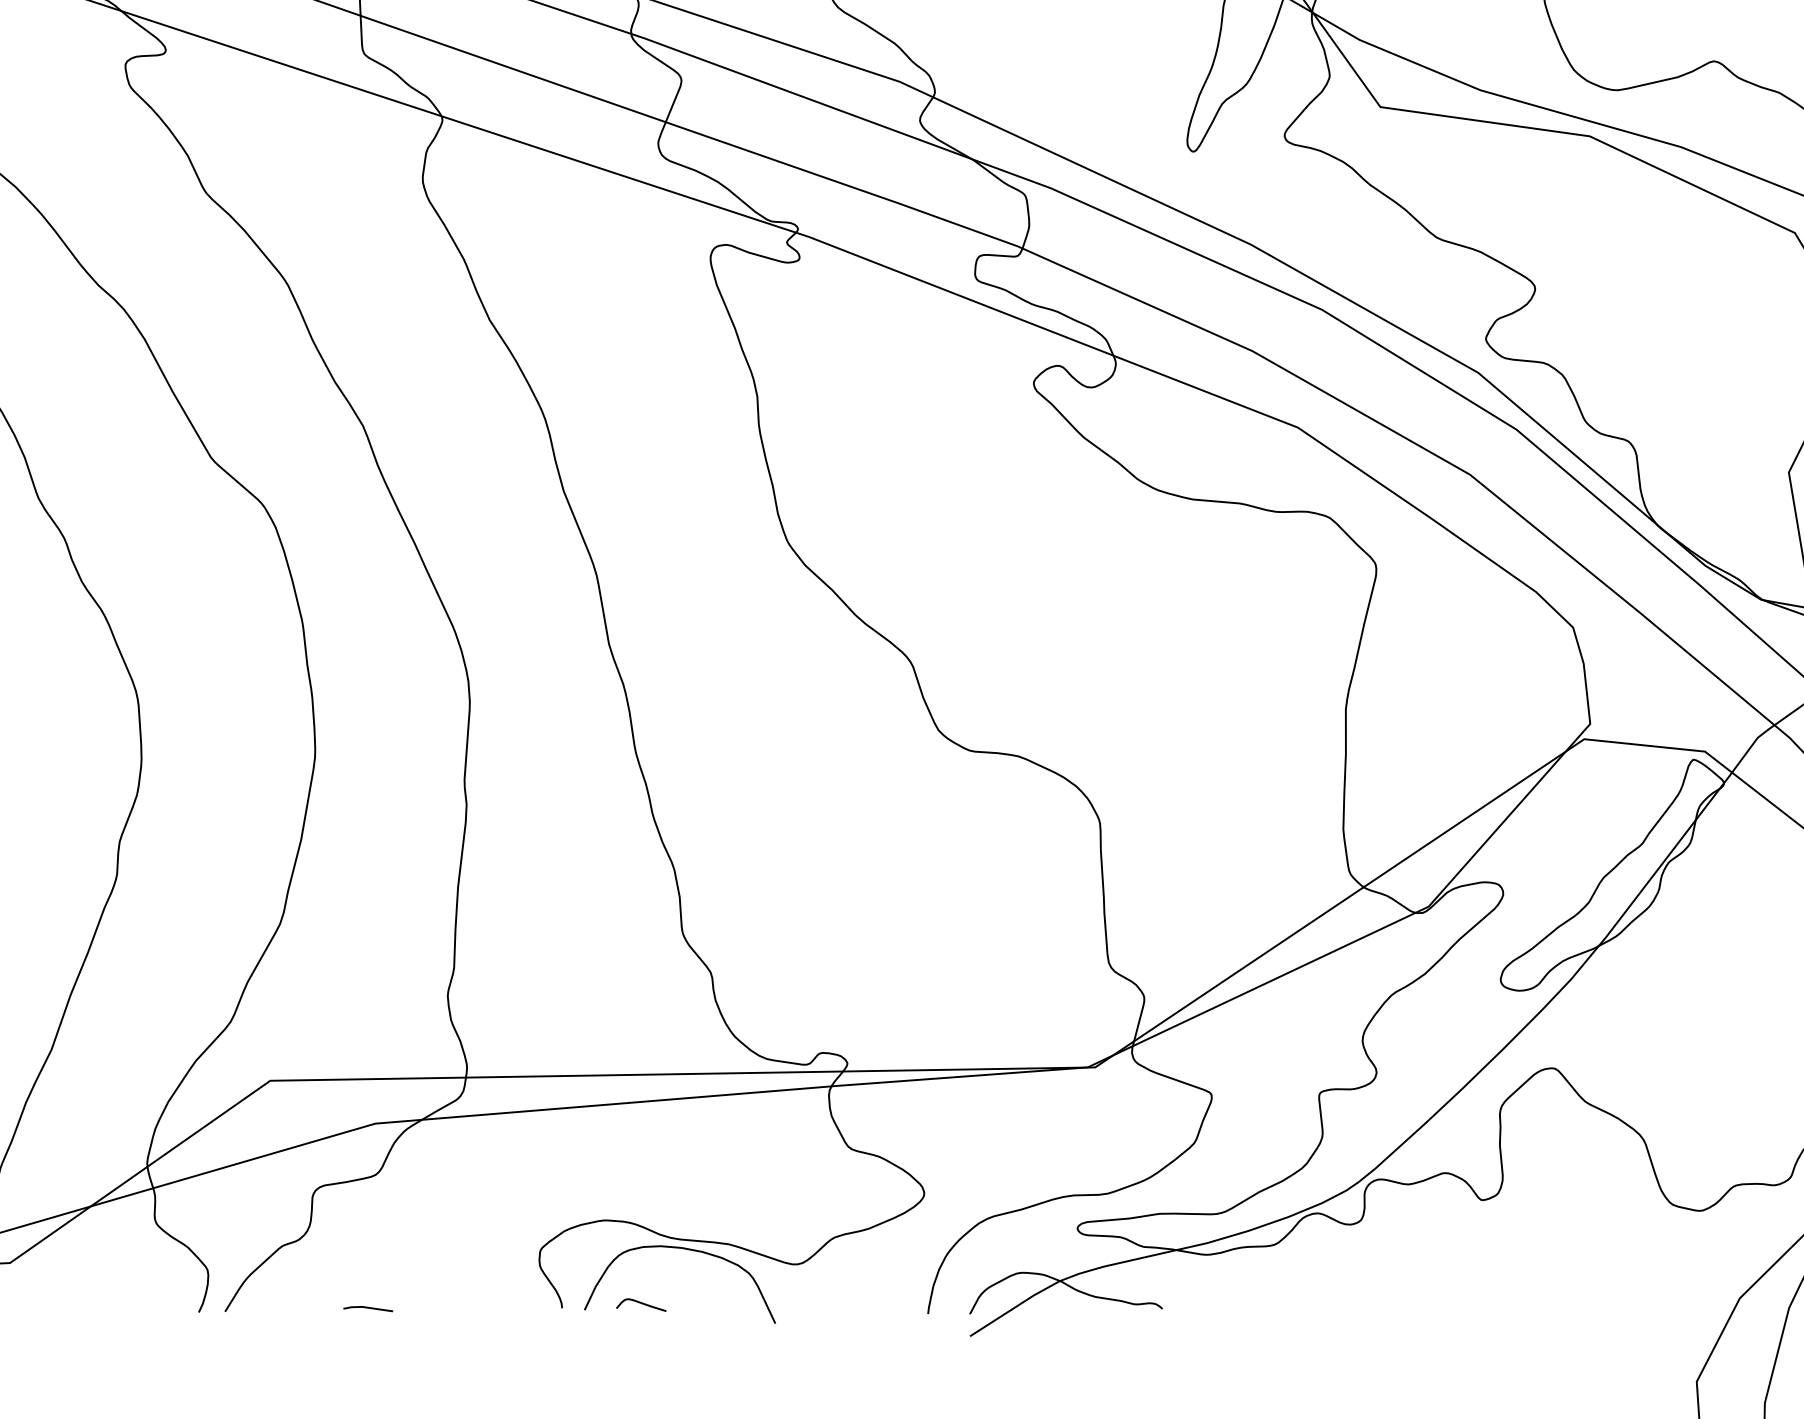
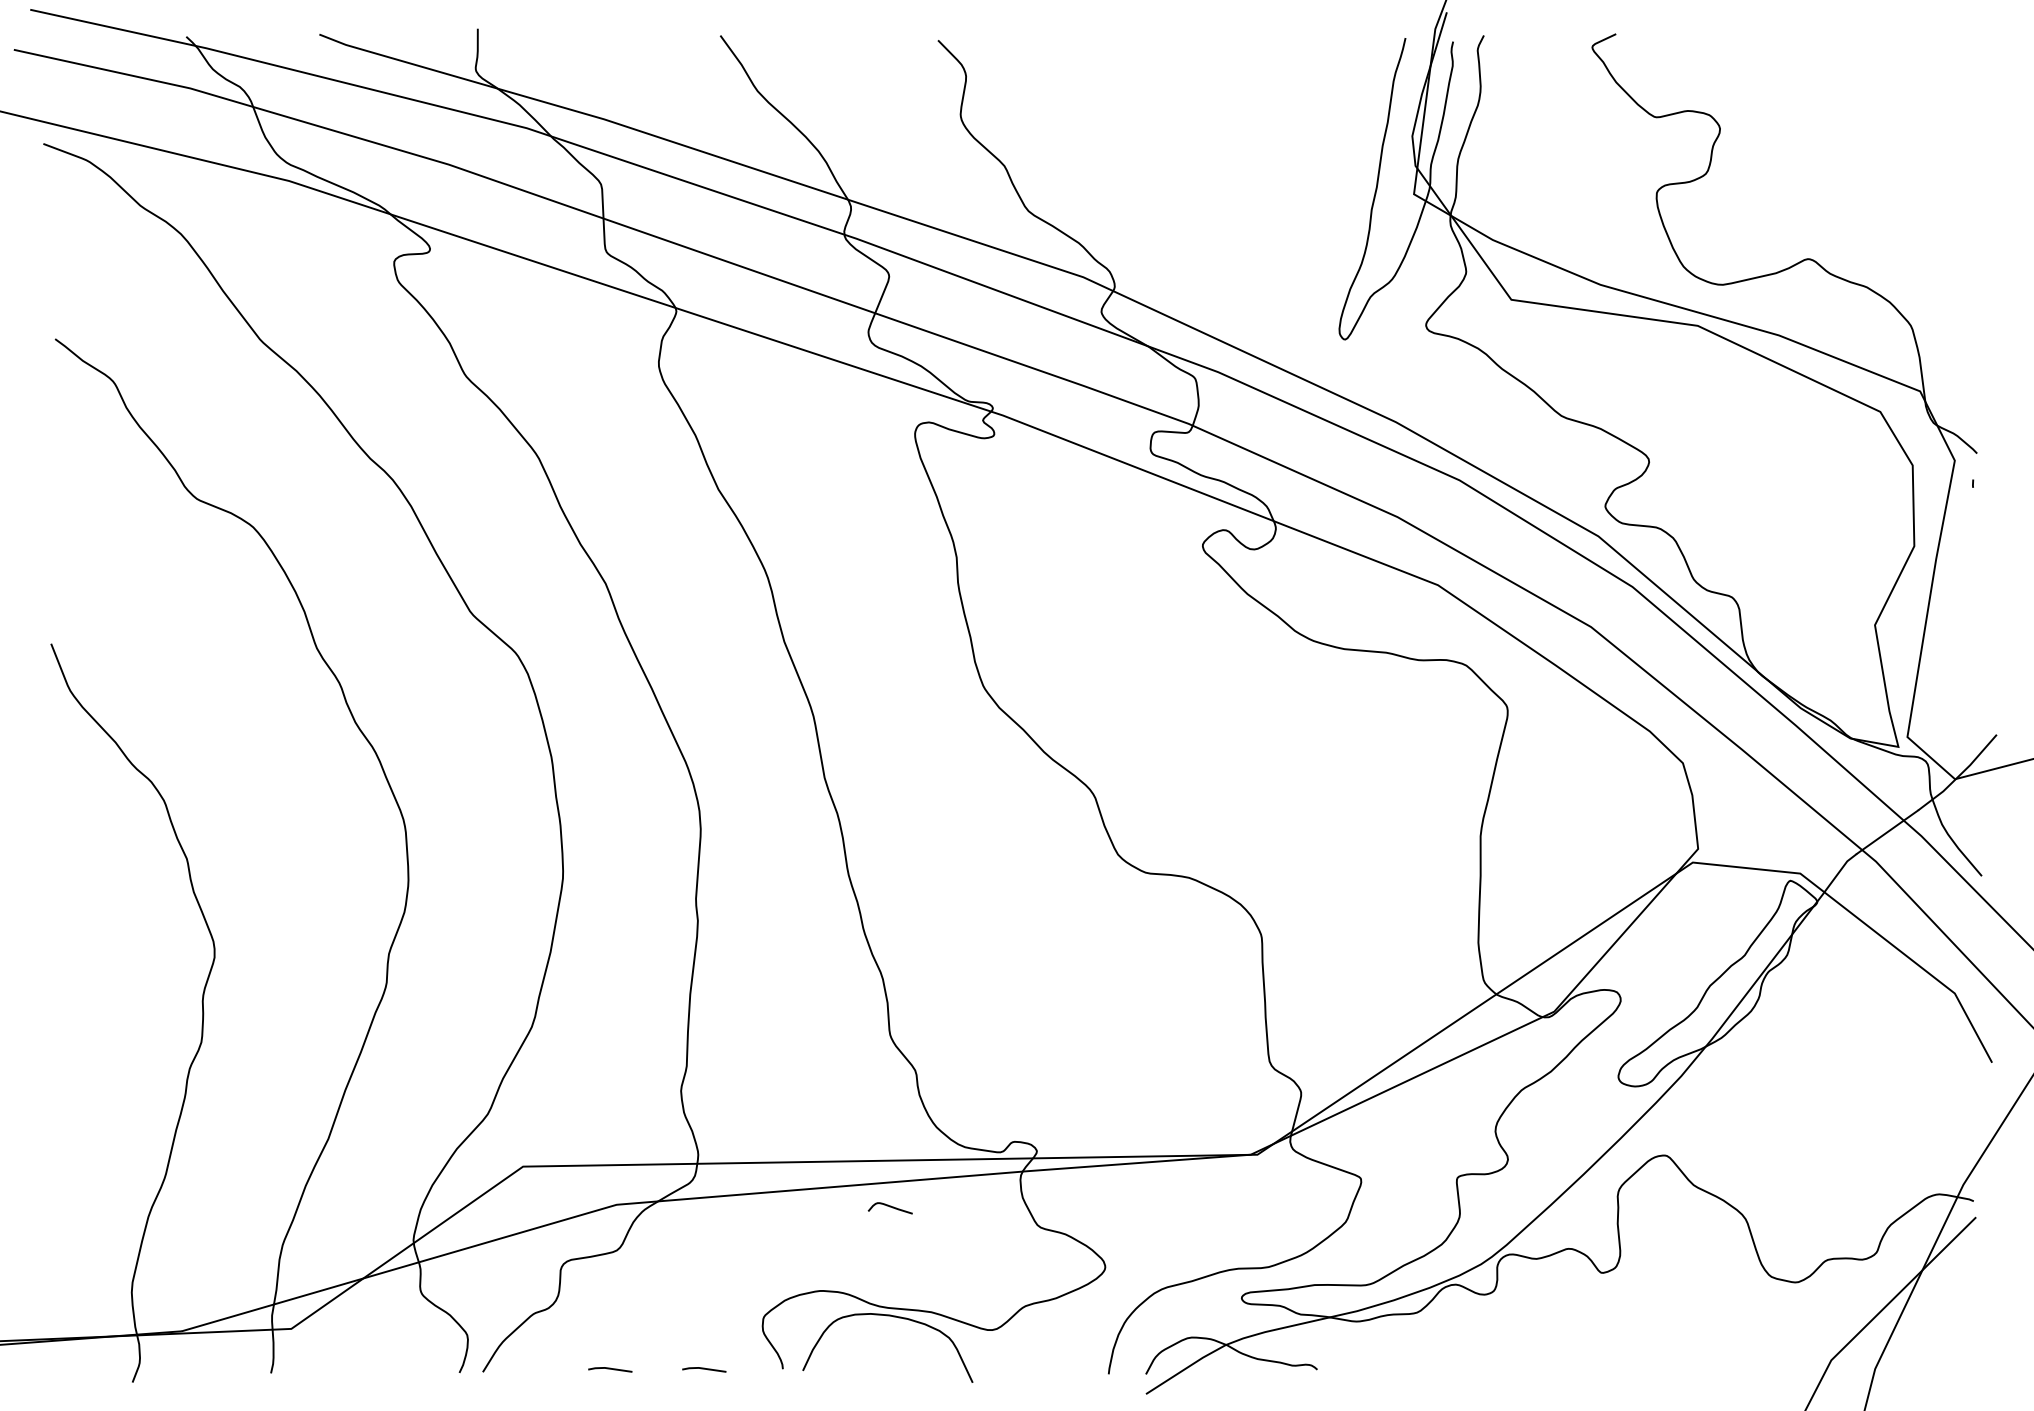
curve: (640, 1304) -> (889, 1207), moved
line: (474, 1308) -> (704, 1369), added

